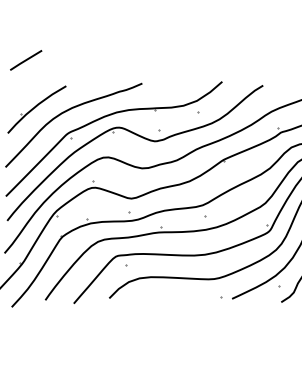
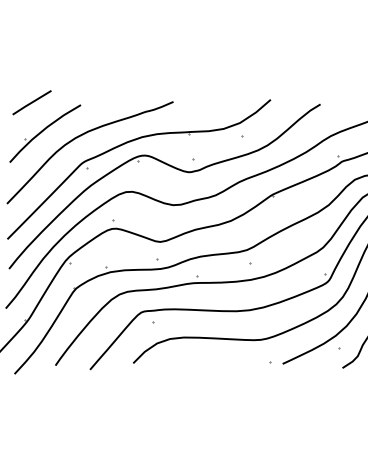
line: (25, 60) -> (31, 102), moved

